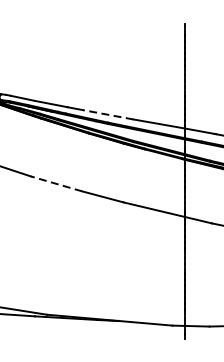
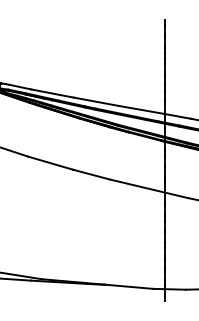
line: (108, 114) -> (96, 101), dashed -> solid
line: (56, 184) -> (50, 163), dashed -> solid

